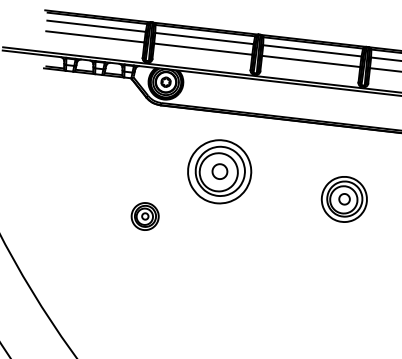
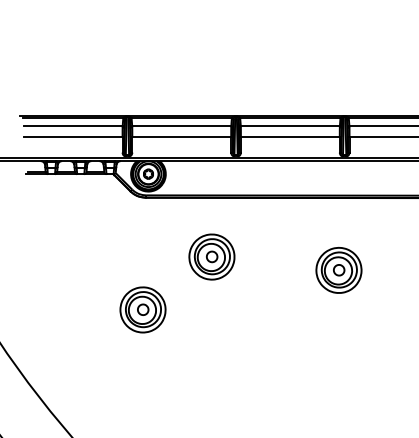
part: (219, 171) -> (211, 256), size x0.71
part: (144, 216) -> (142, 309), size x1.67

